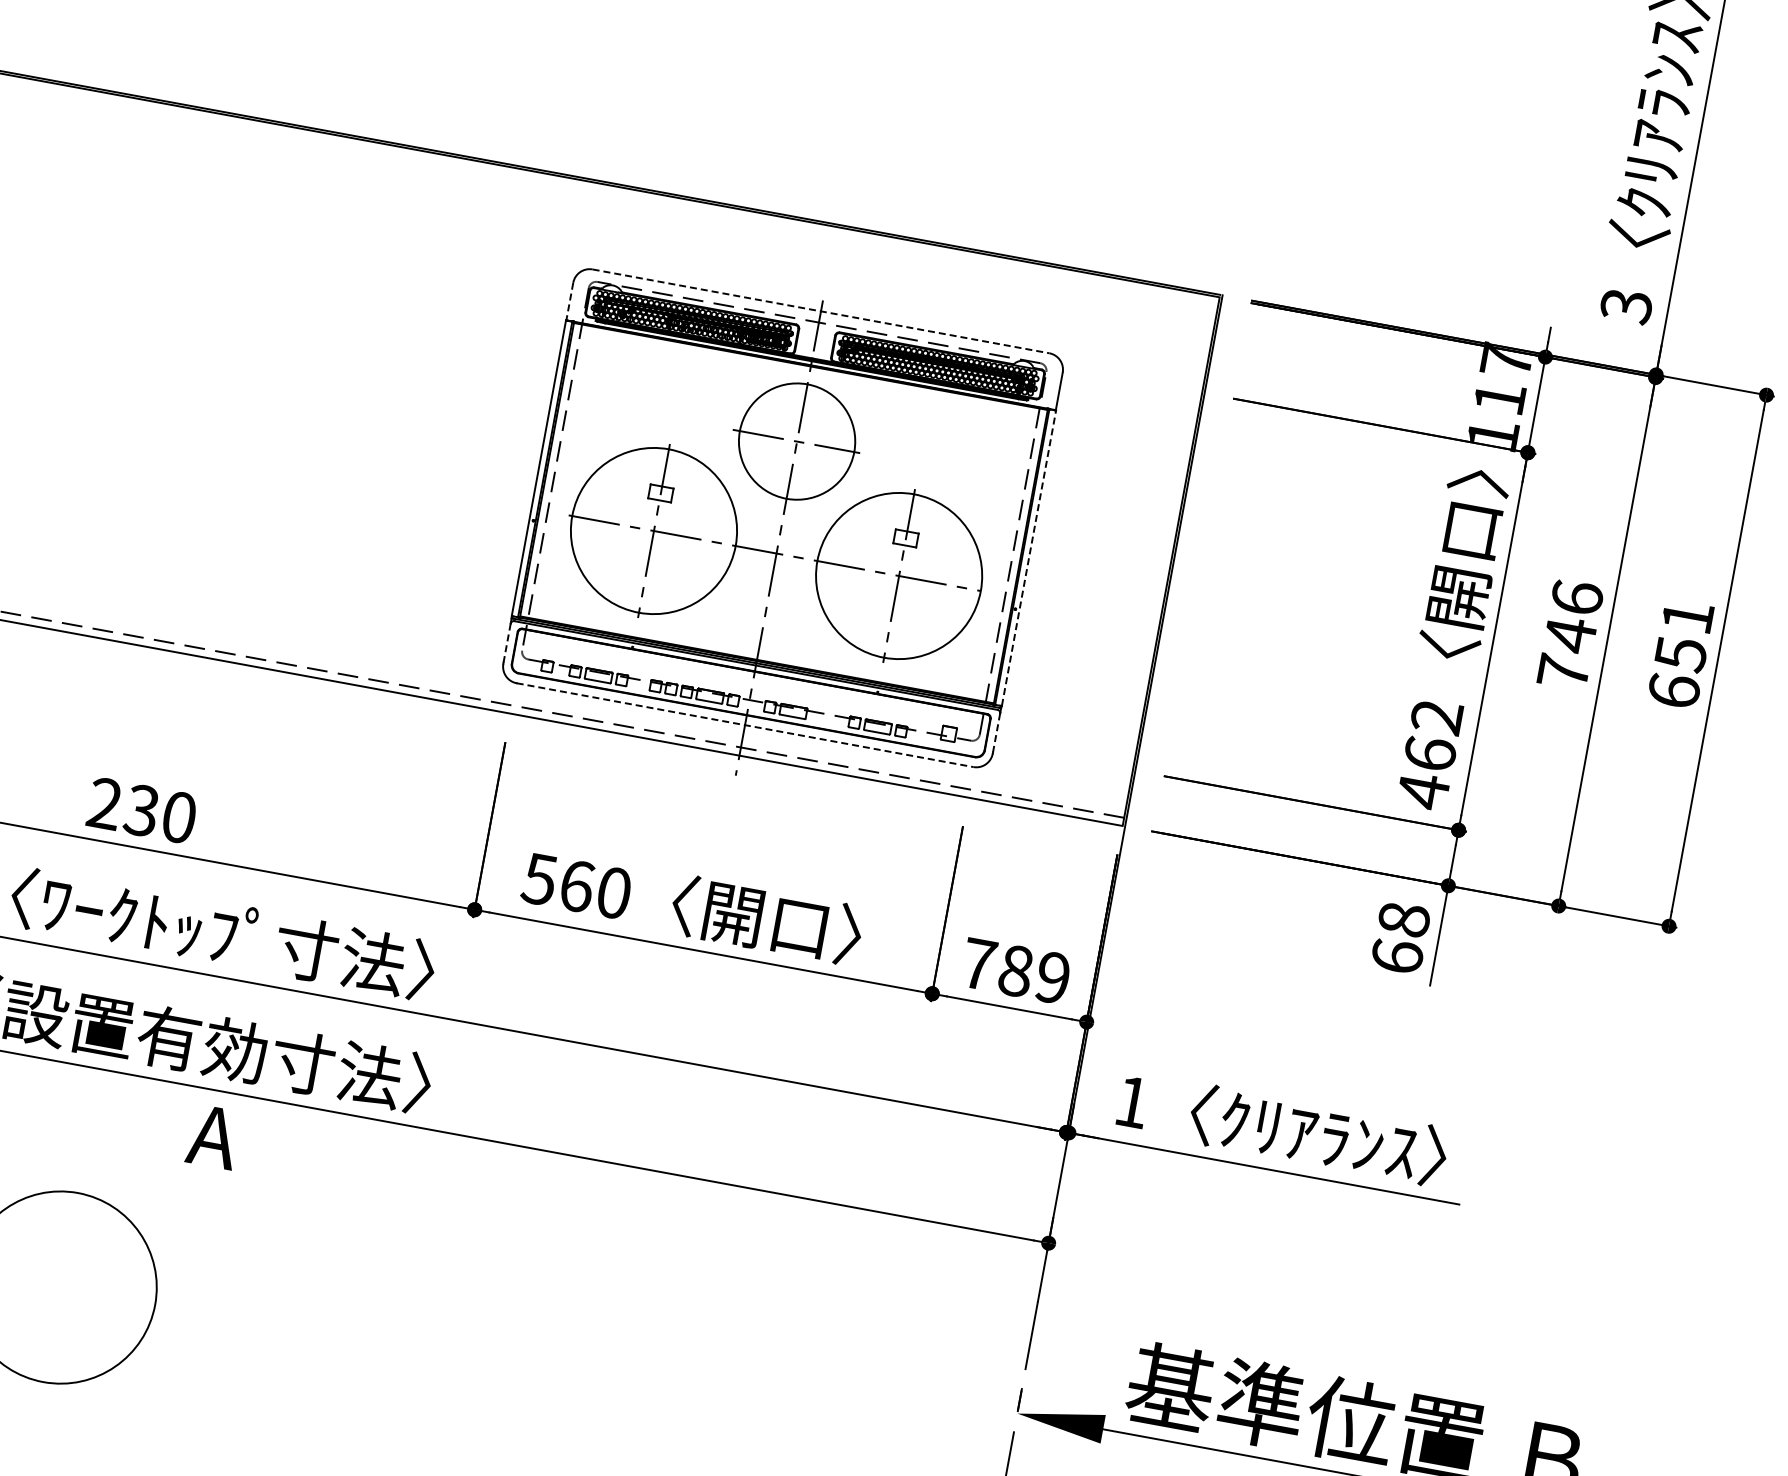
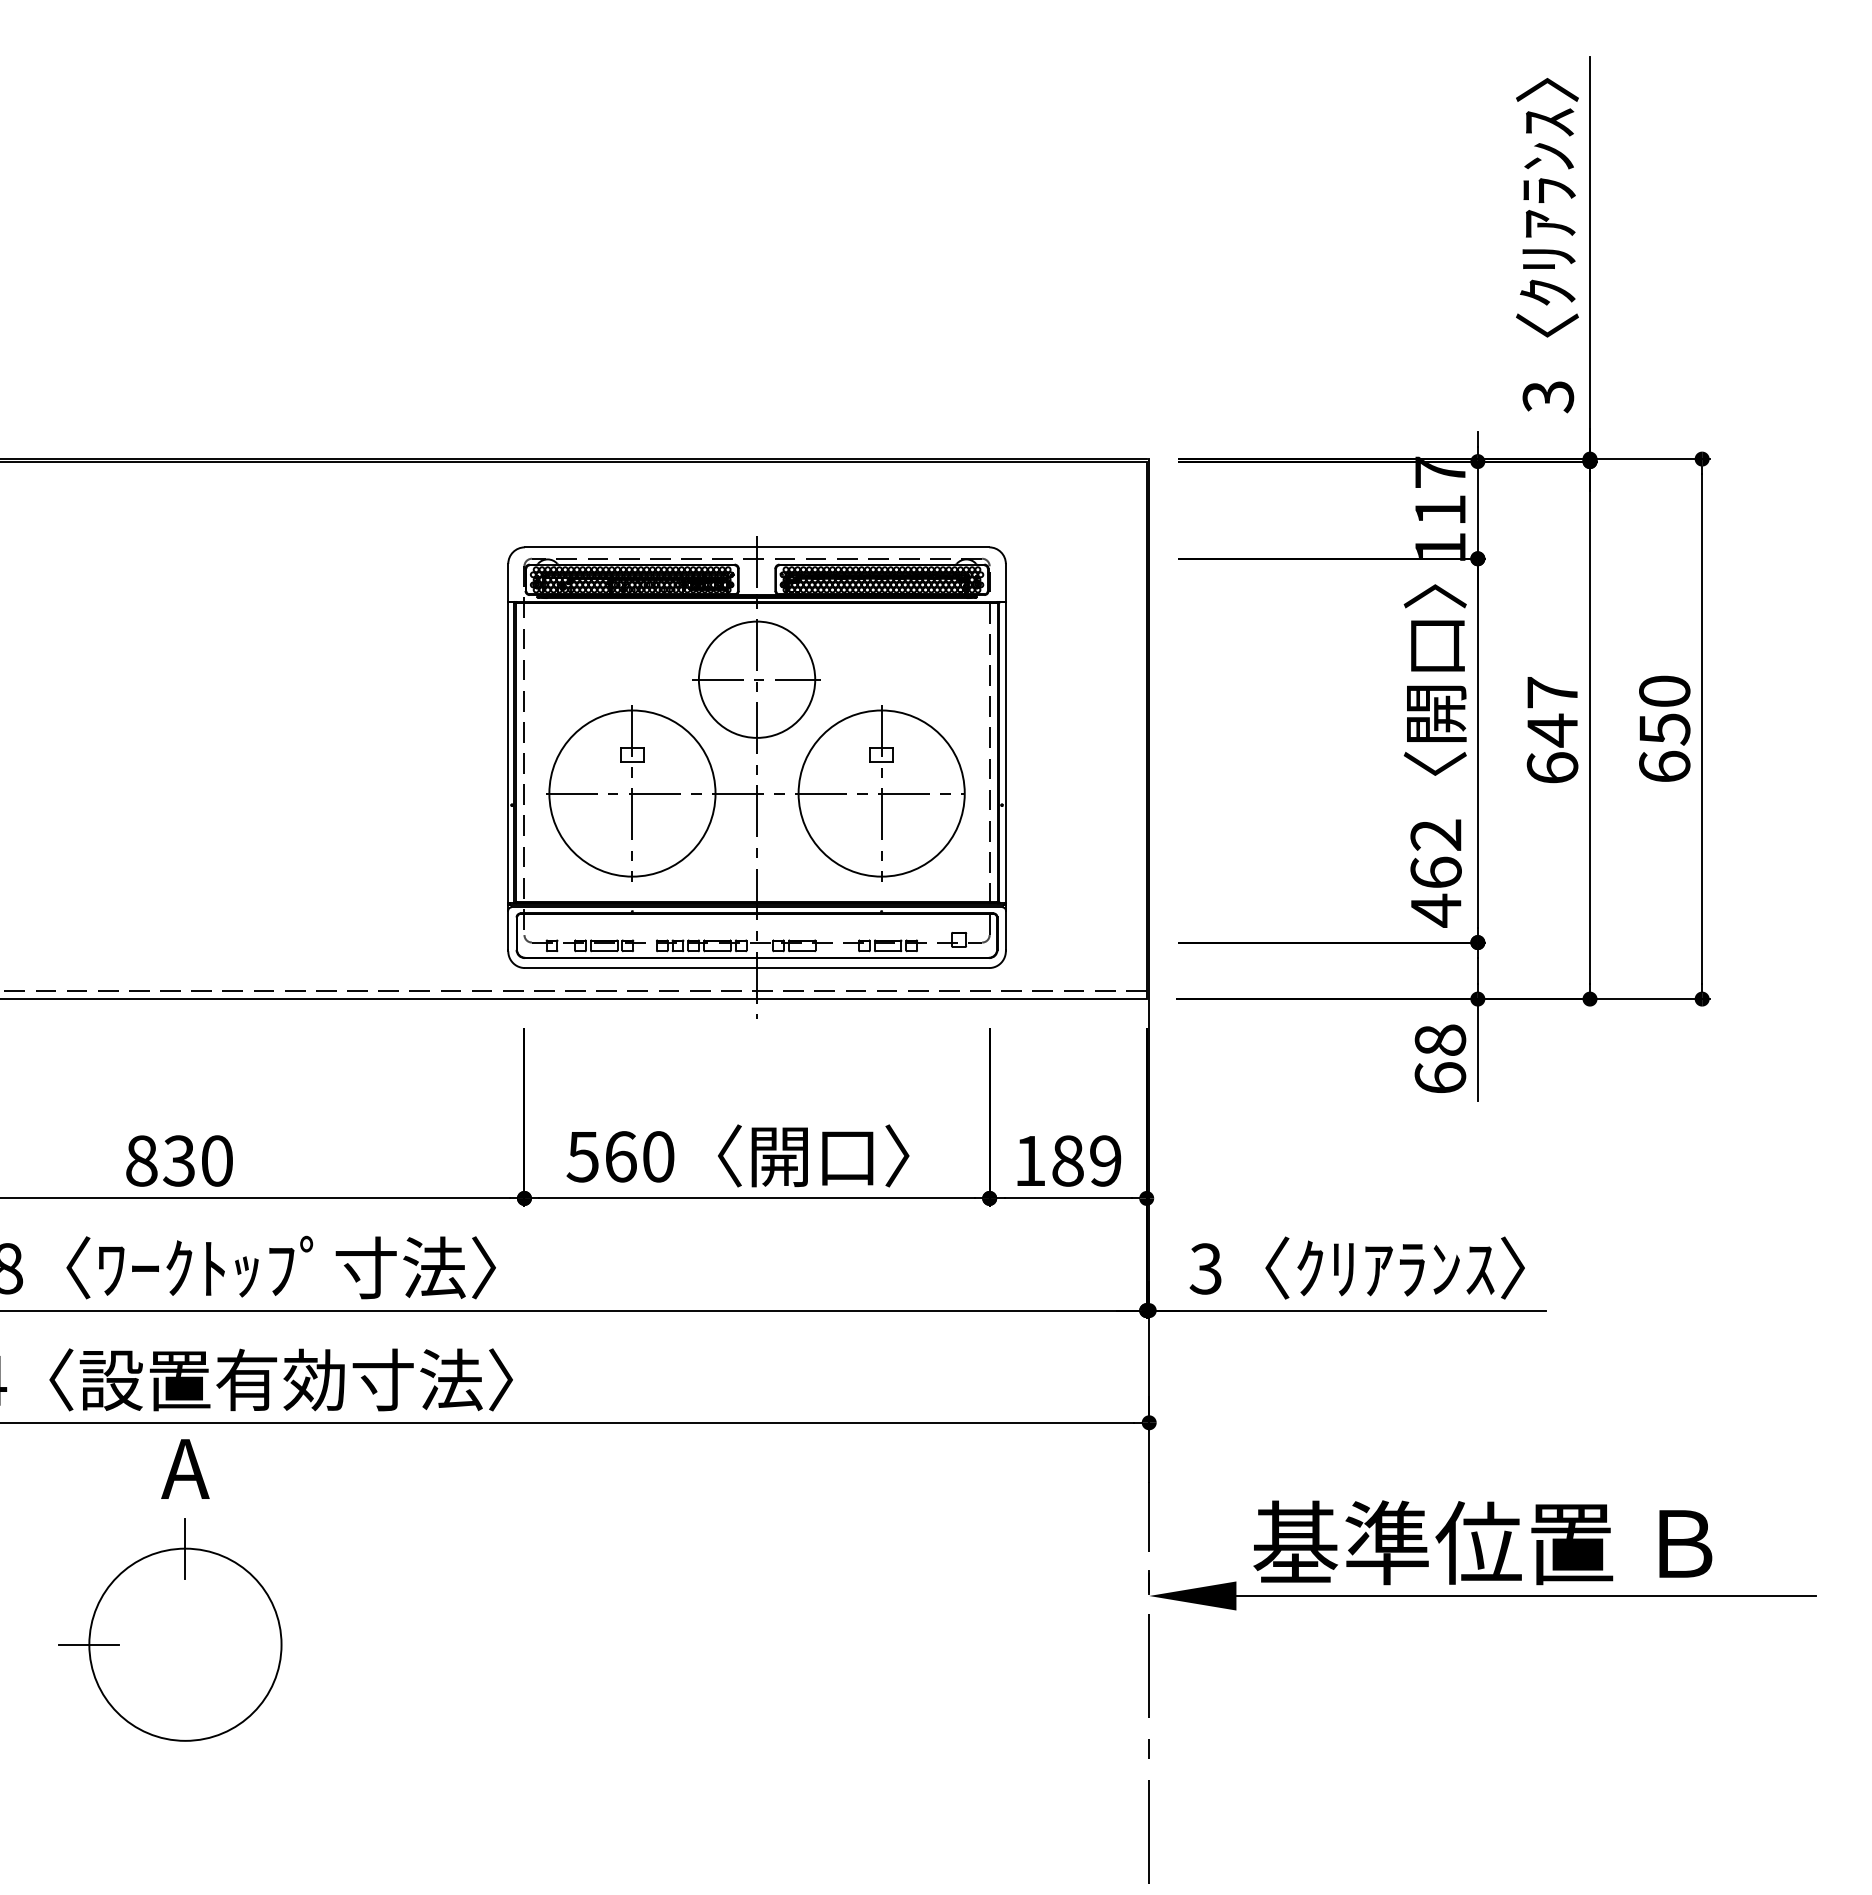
line: (569, 302) -> (508, 583), dashed -> solid
line: (821, 311) -> (757, 547), dashed -> solid
line: (1029, 558) -> (1006, 752), dashed -> solid
text: (1687, 615) -> (1664, 690), 651 -> 650
text: (1570, 634) -> (1552, 729), 746 -> 647
line: (507, 643) -> (508, 930), dashed -> solid
line: (745, 725) -> (757, 968), dashed -> solid
line: (996, 733) -> (1005, 930), dashed -> solid
text: (104, 803) -> (141, 1160), 230 -> 830
text: (979, 963) -> (1030, 1160), 789 -> 189
text: (1131, 1101) -> (1205, 1268), 1 -> 3
text: (213, 1136) -> (185, 1468), moved
line: (78, 1192) -> (185, 1548), added

